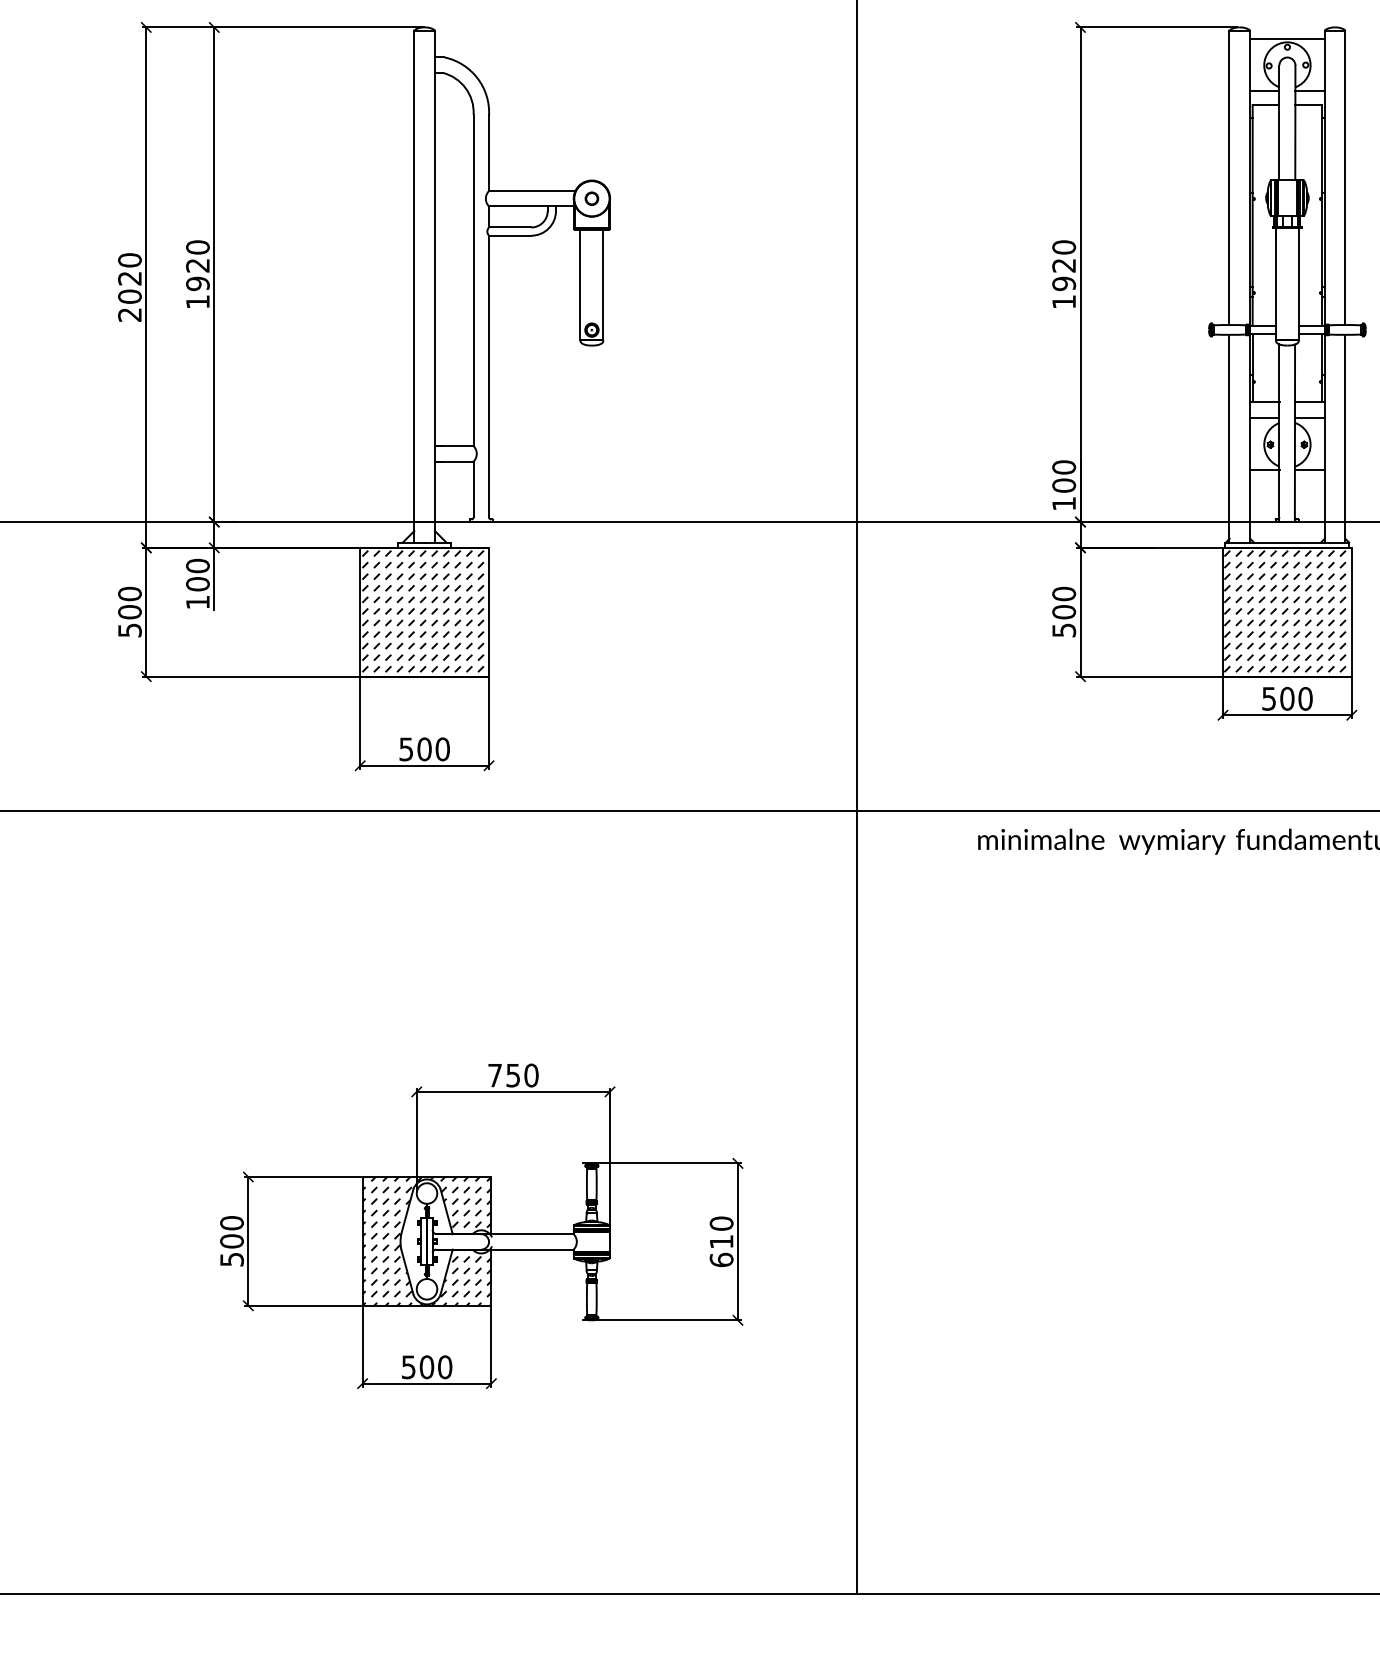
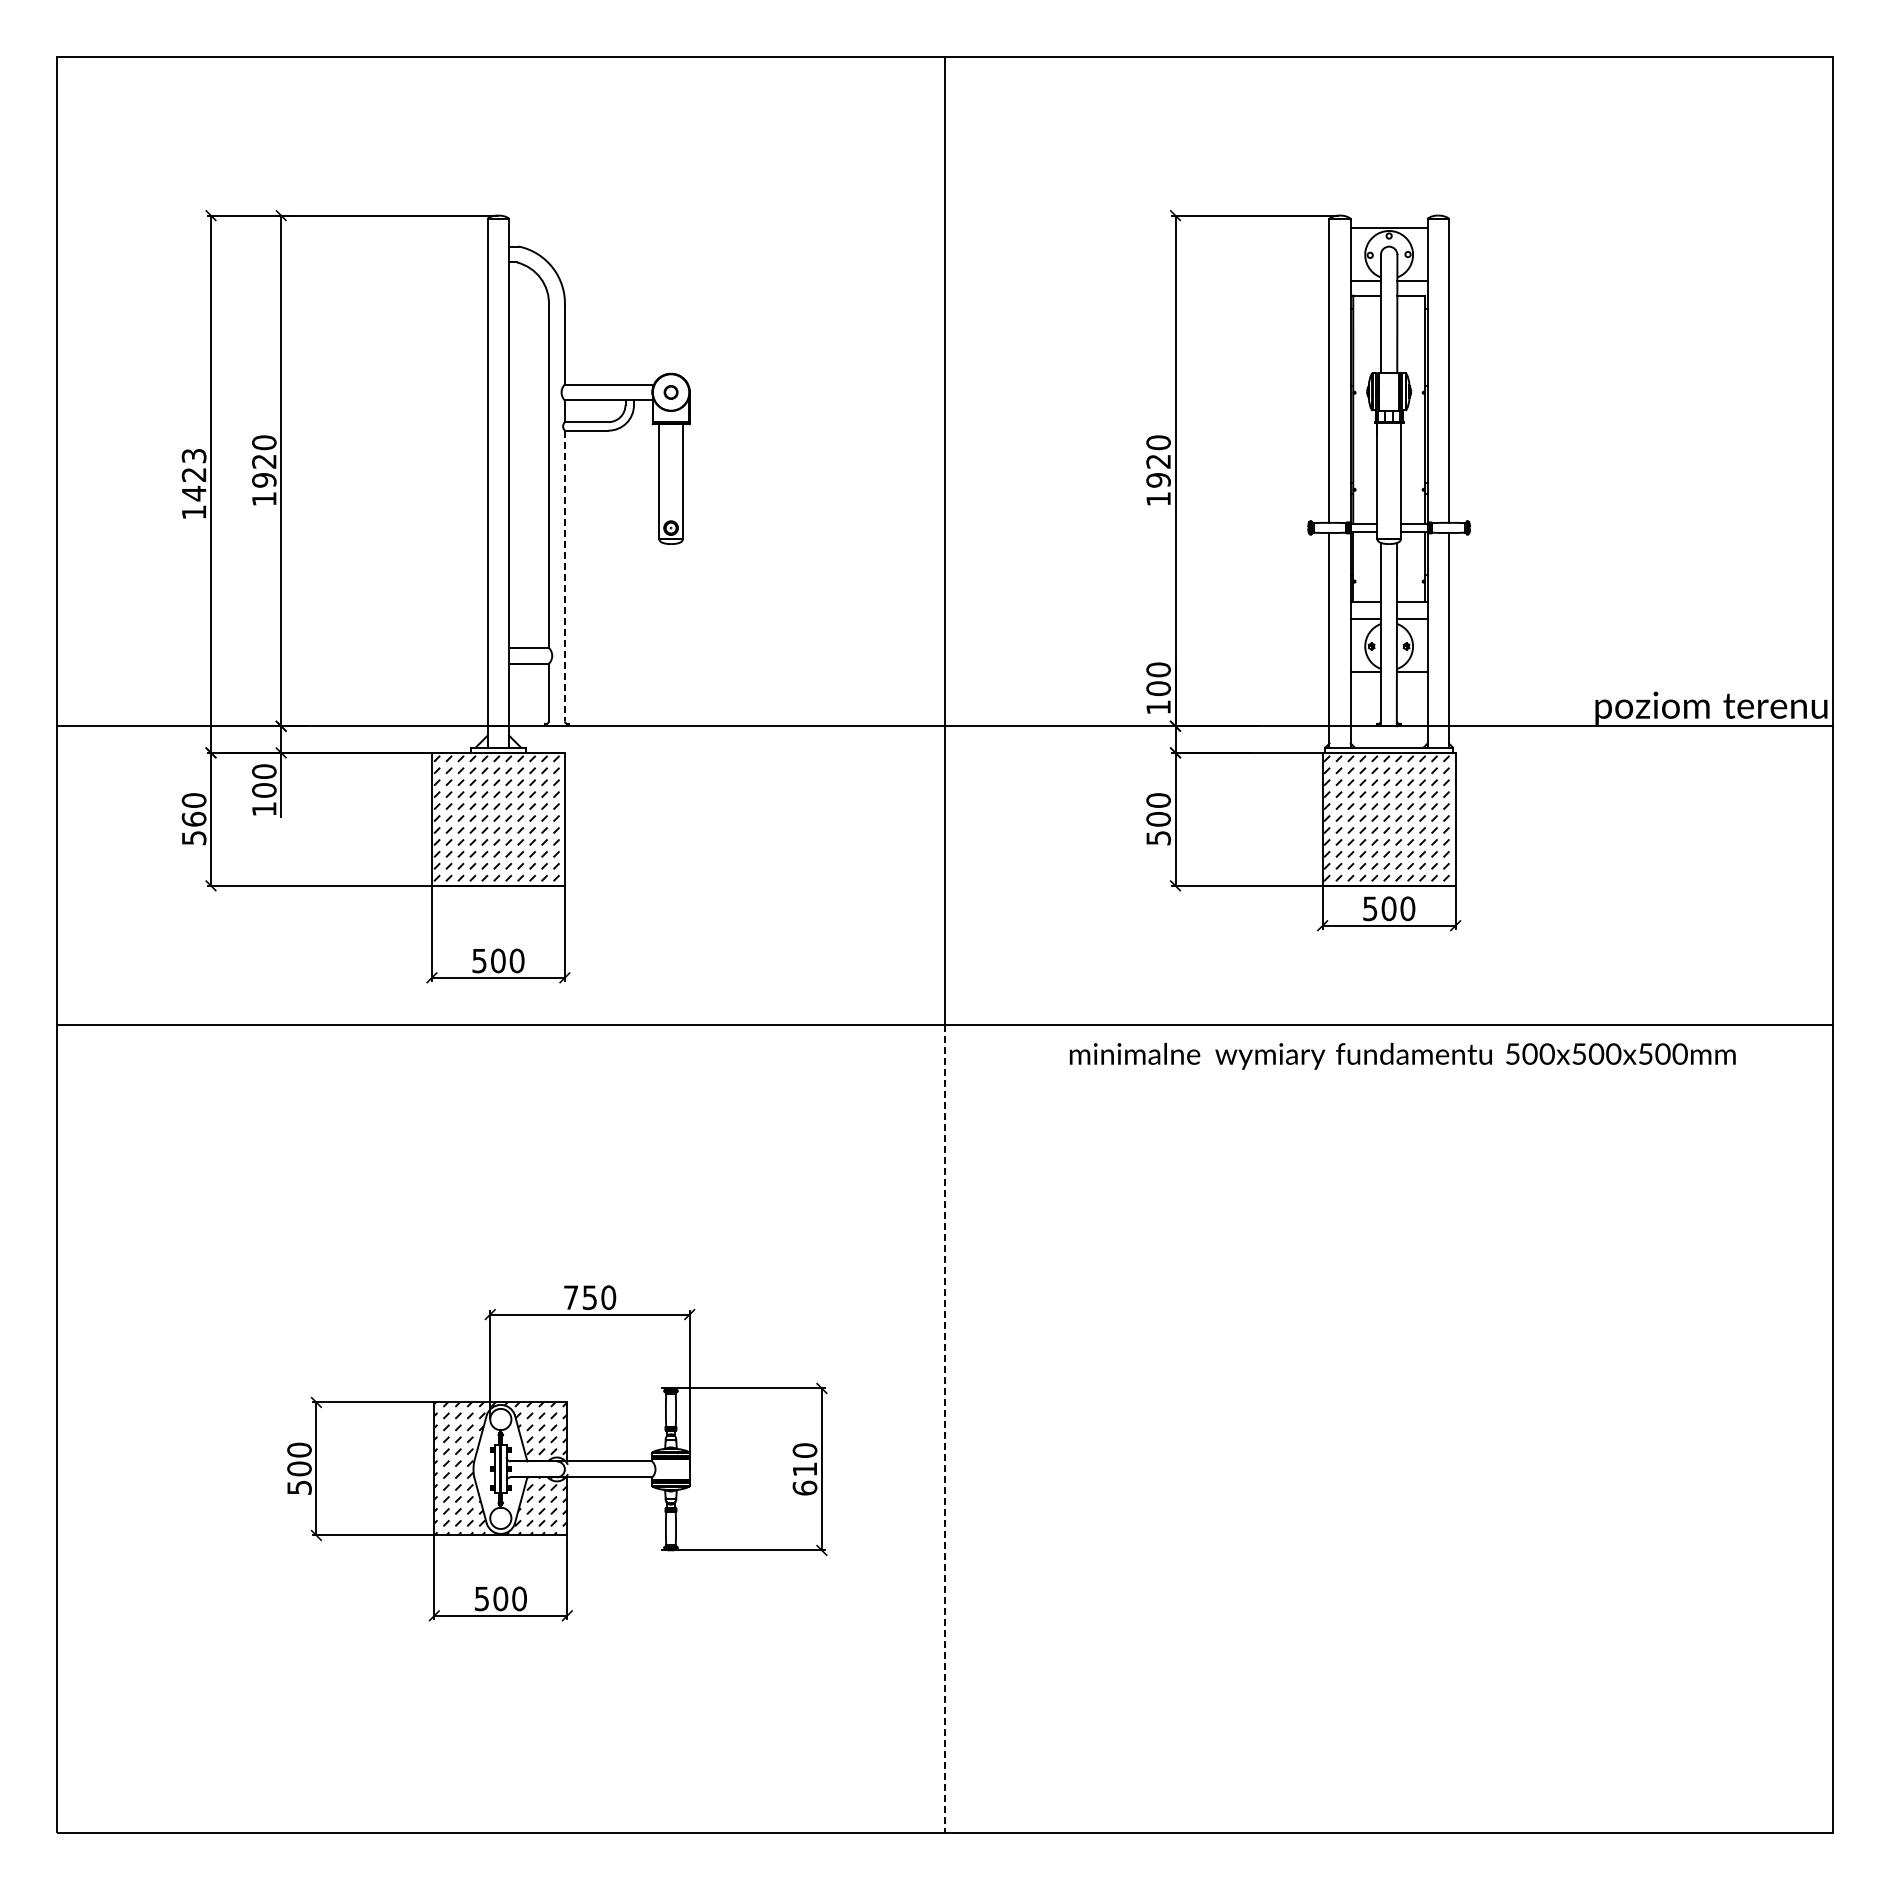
text: (129, 286) -> (193, 483), 2020 -> 1423
line: (488, 376) -> (564, 576), solid -> dashed
text: (129, 611) -> (193, 818), 500 -> 560
line: (856, 1203) -> (944, 1429), solid -> dashed

